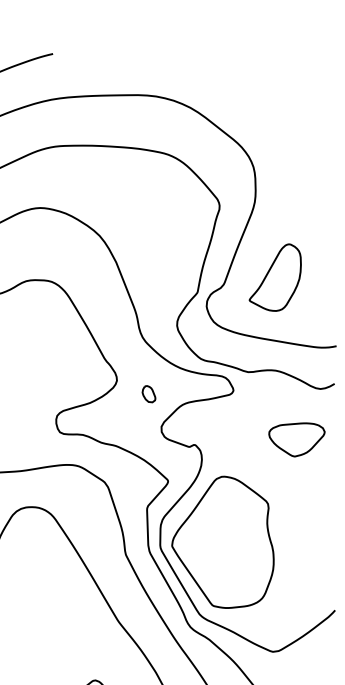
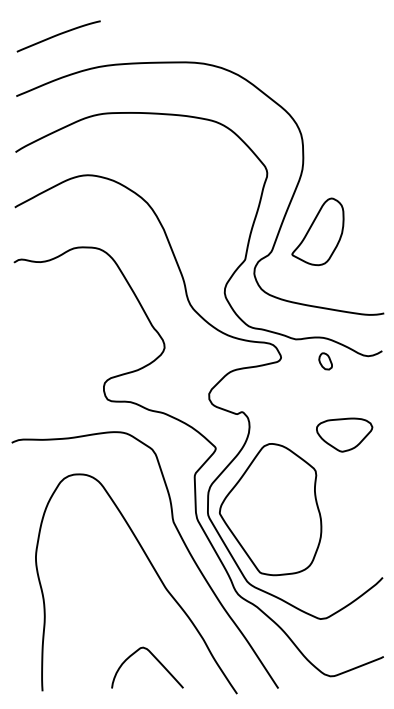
part: (274, 277) -> (317, 231), moved
part: (148, 394) -> (325, 361), moved
part: (296, 439) -> (344, 434), moved

